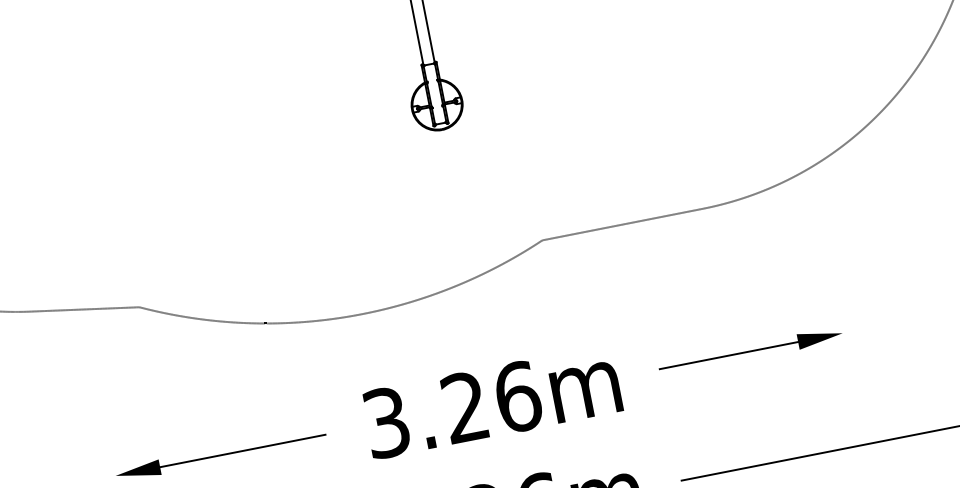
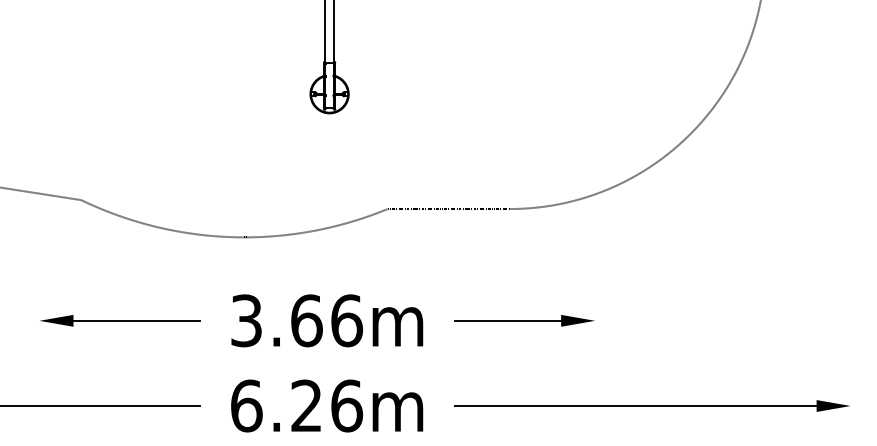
text: (464, 406) -> (306, 320), 3.26m -> 3.66m

